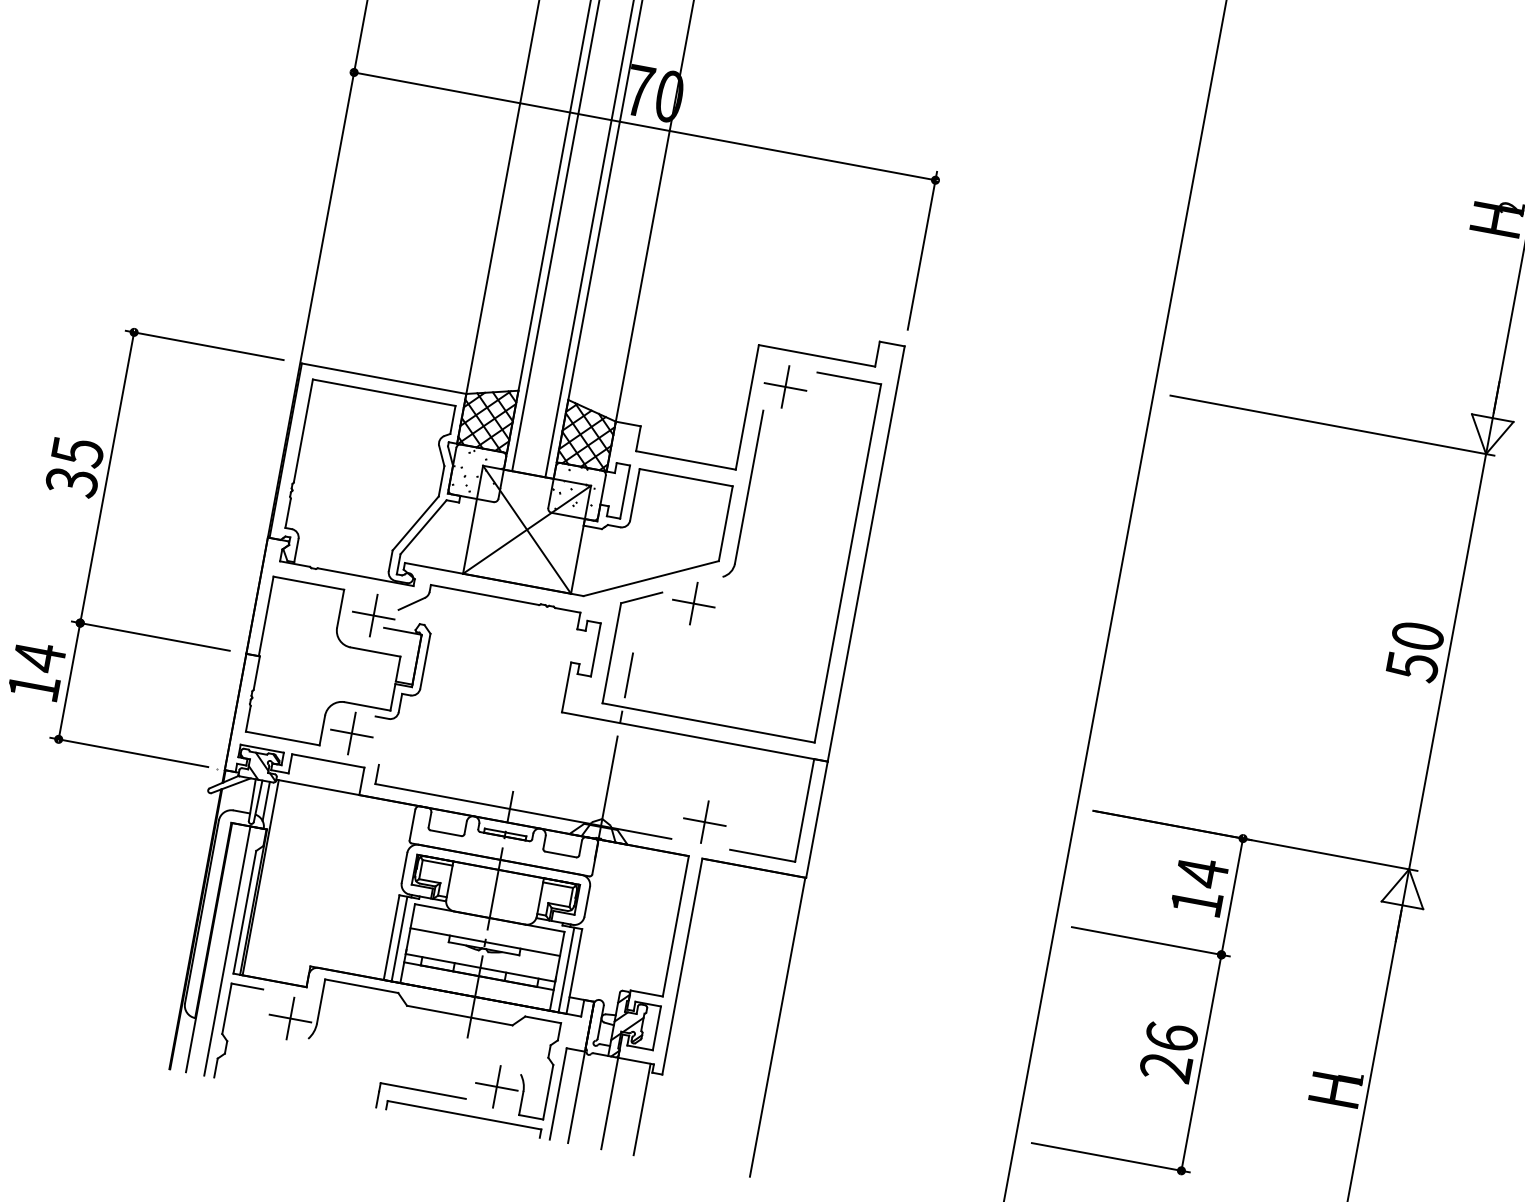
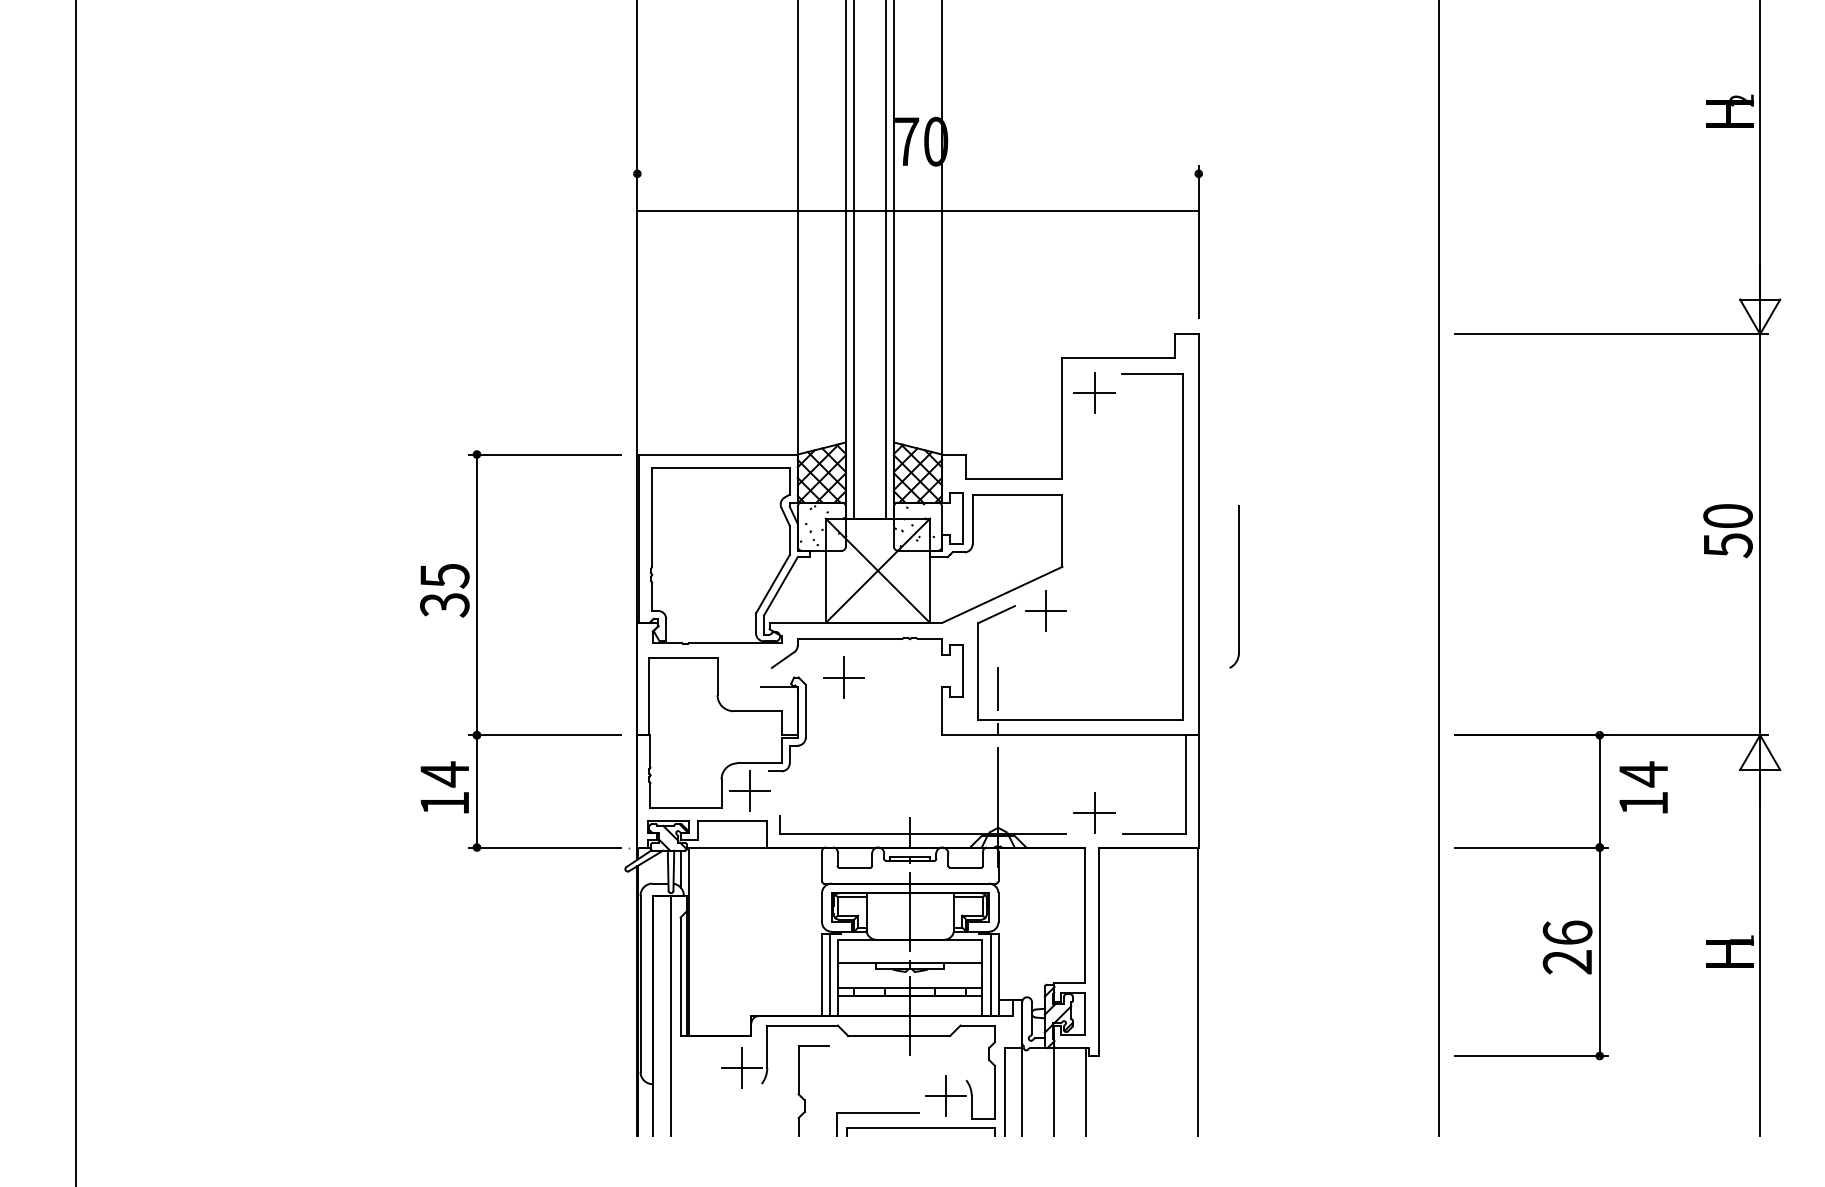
line: (644, 125) -> (917, 210), moved
part: (743, 493) -> (1234, 586), moved
part: (373, 615) -> (843, 677), moved
text: (1199, 886) -> (1643, 787), moved
part: (227, 1039) -> (804, 1098), moved

